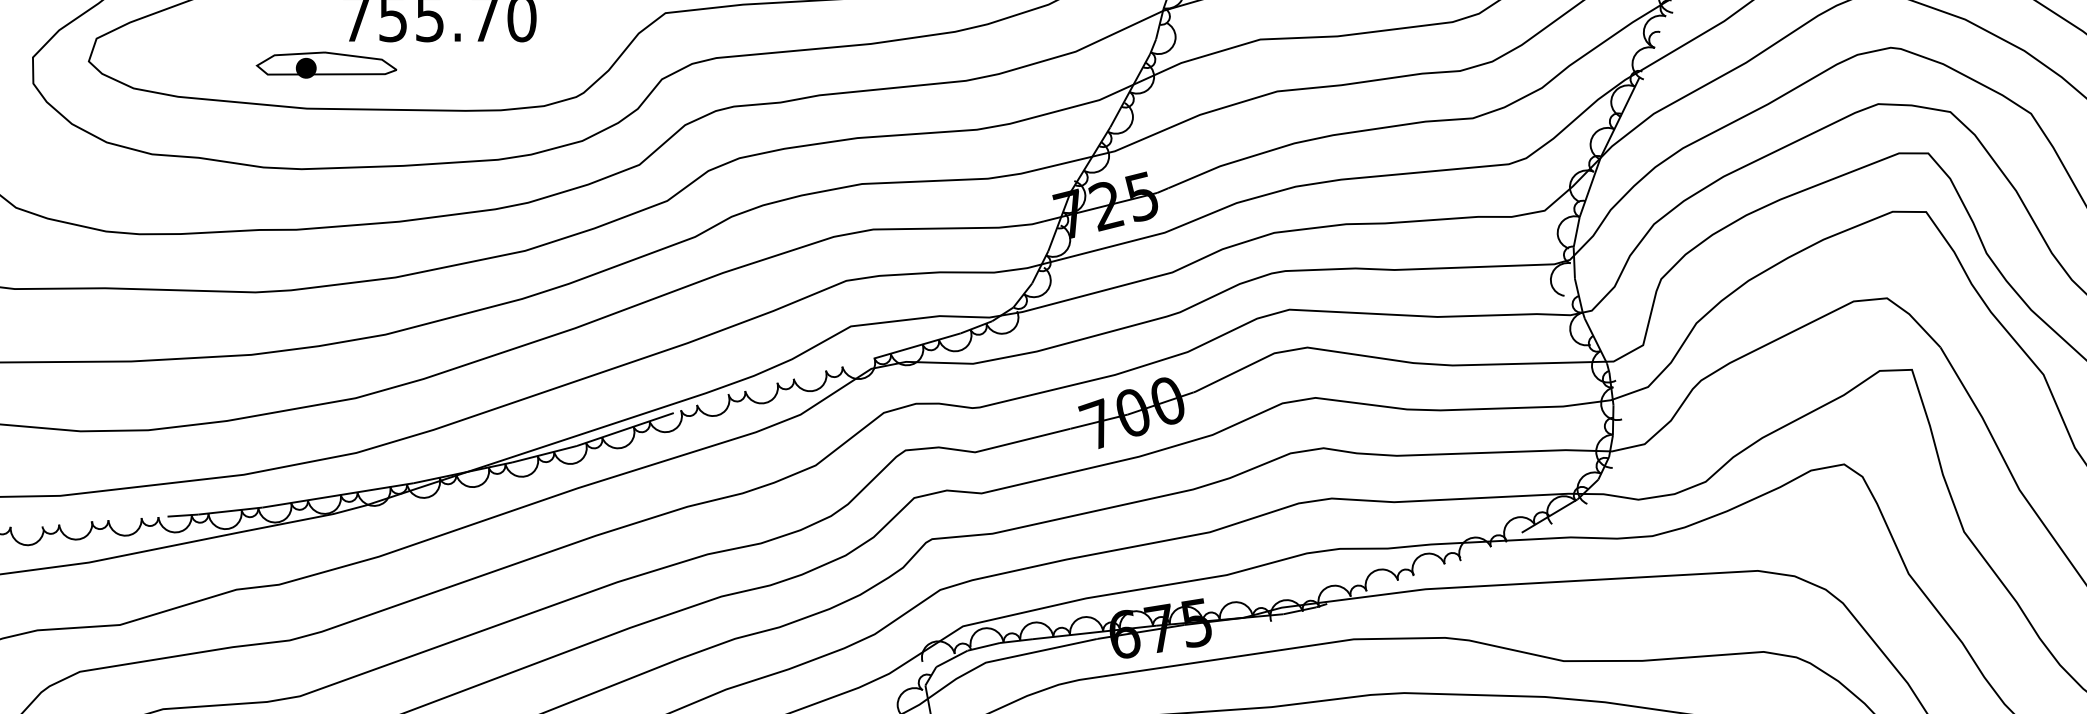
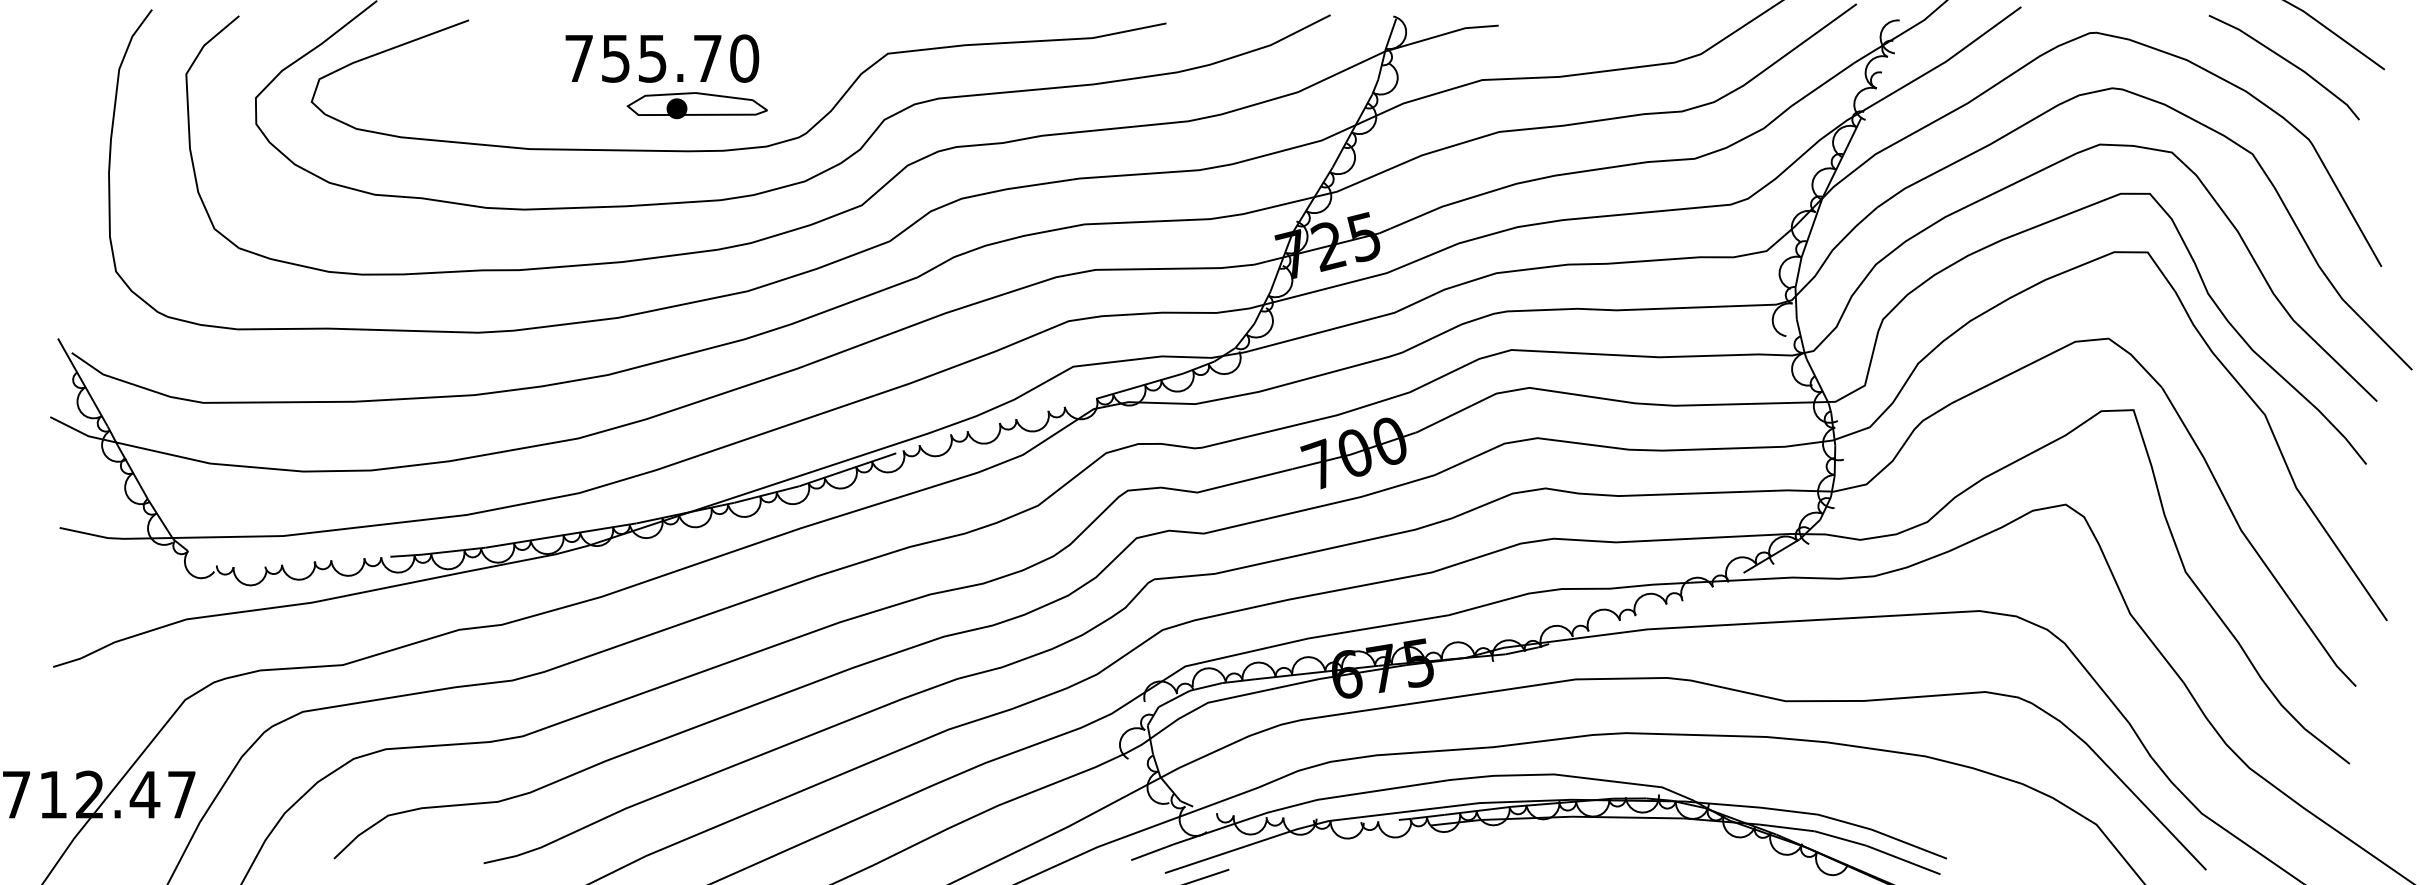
part: (325, 65) -> (696, 105), moved

